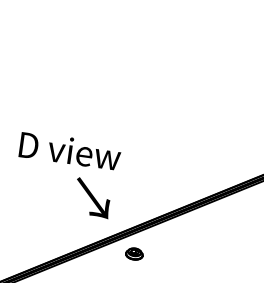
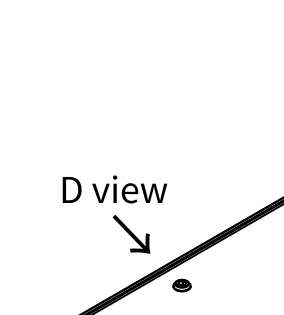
text: (69, 150) -> (114, 189), moved

